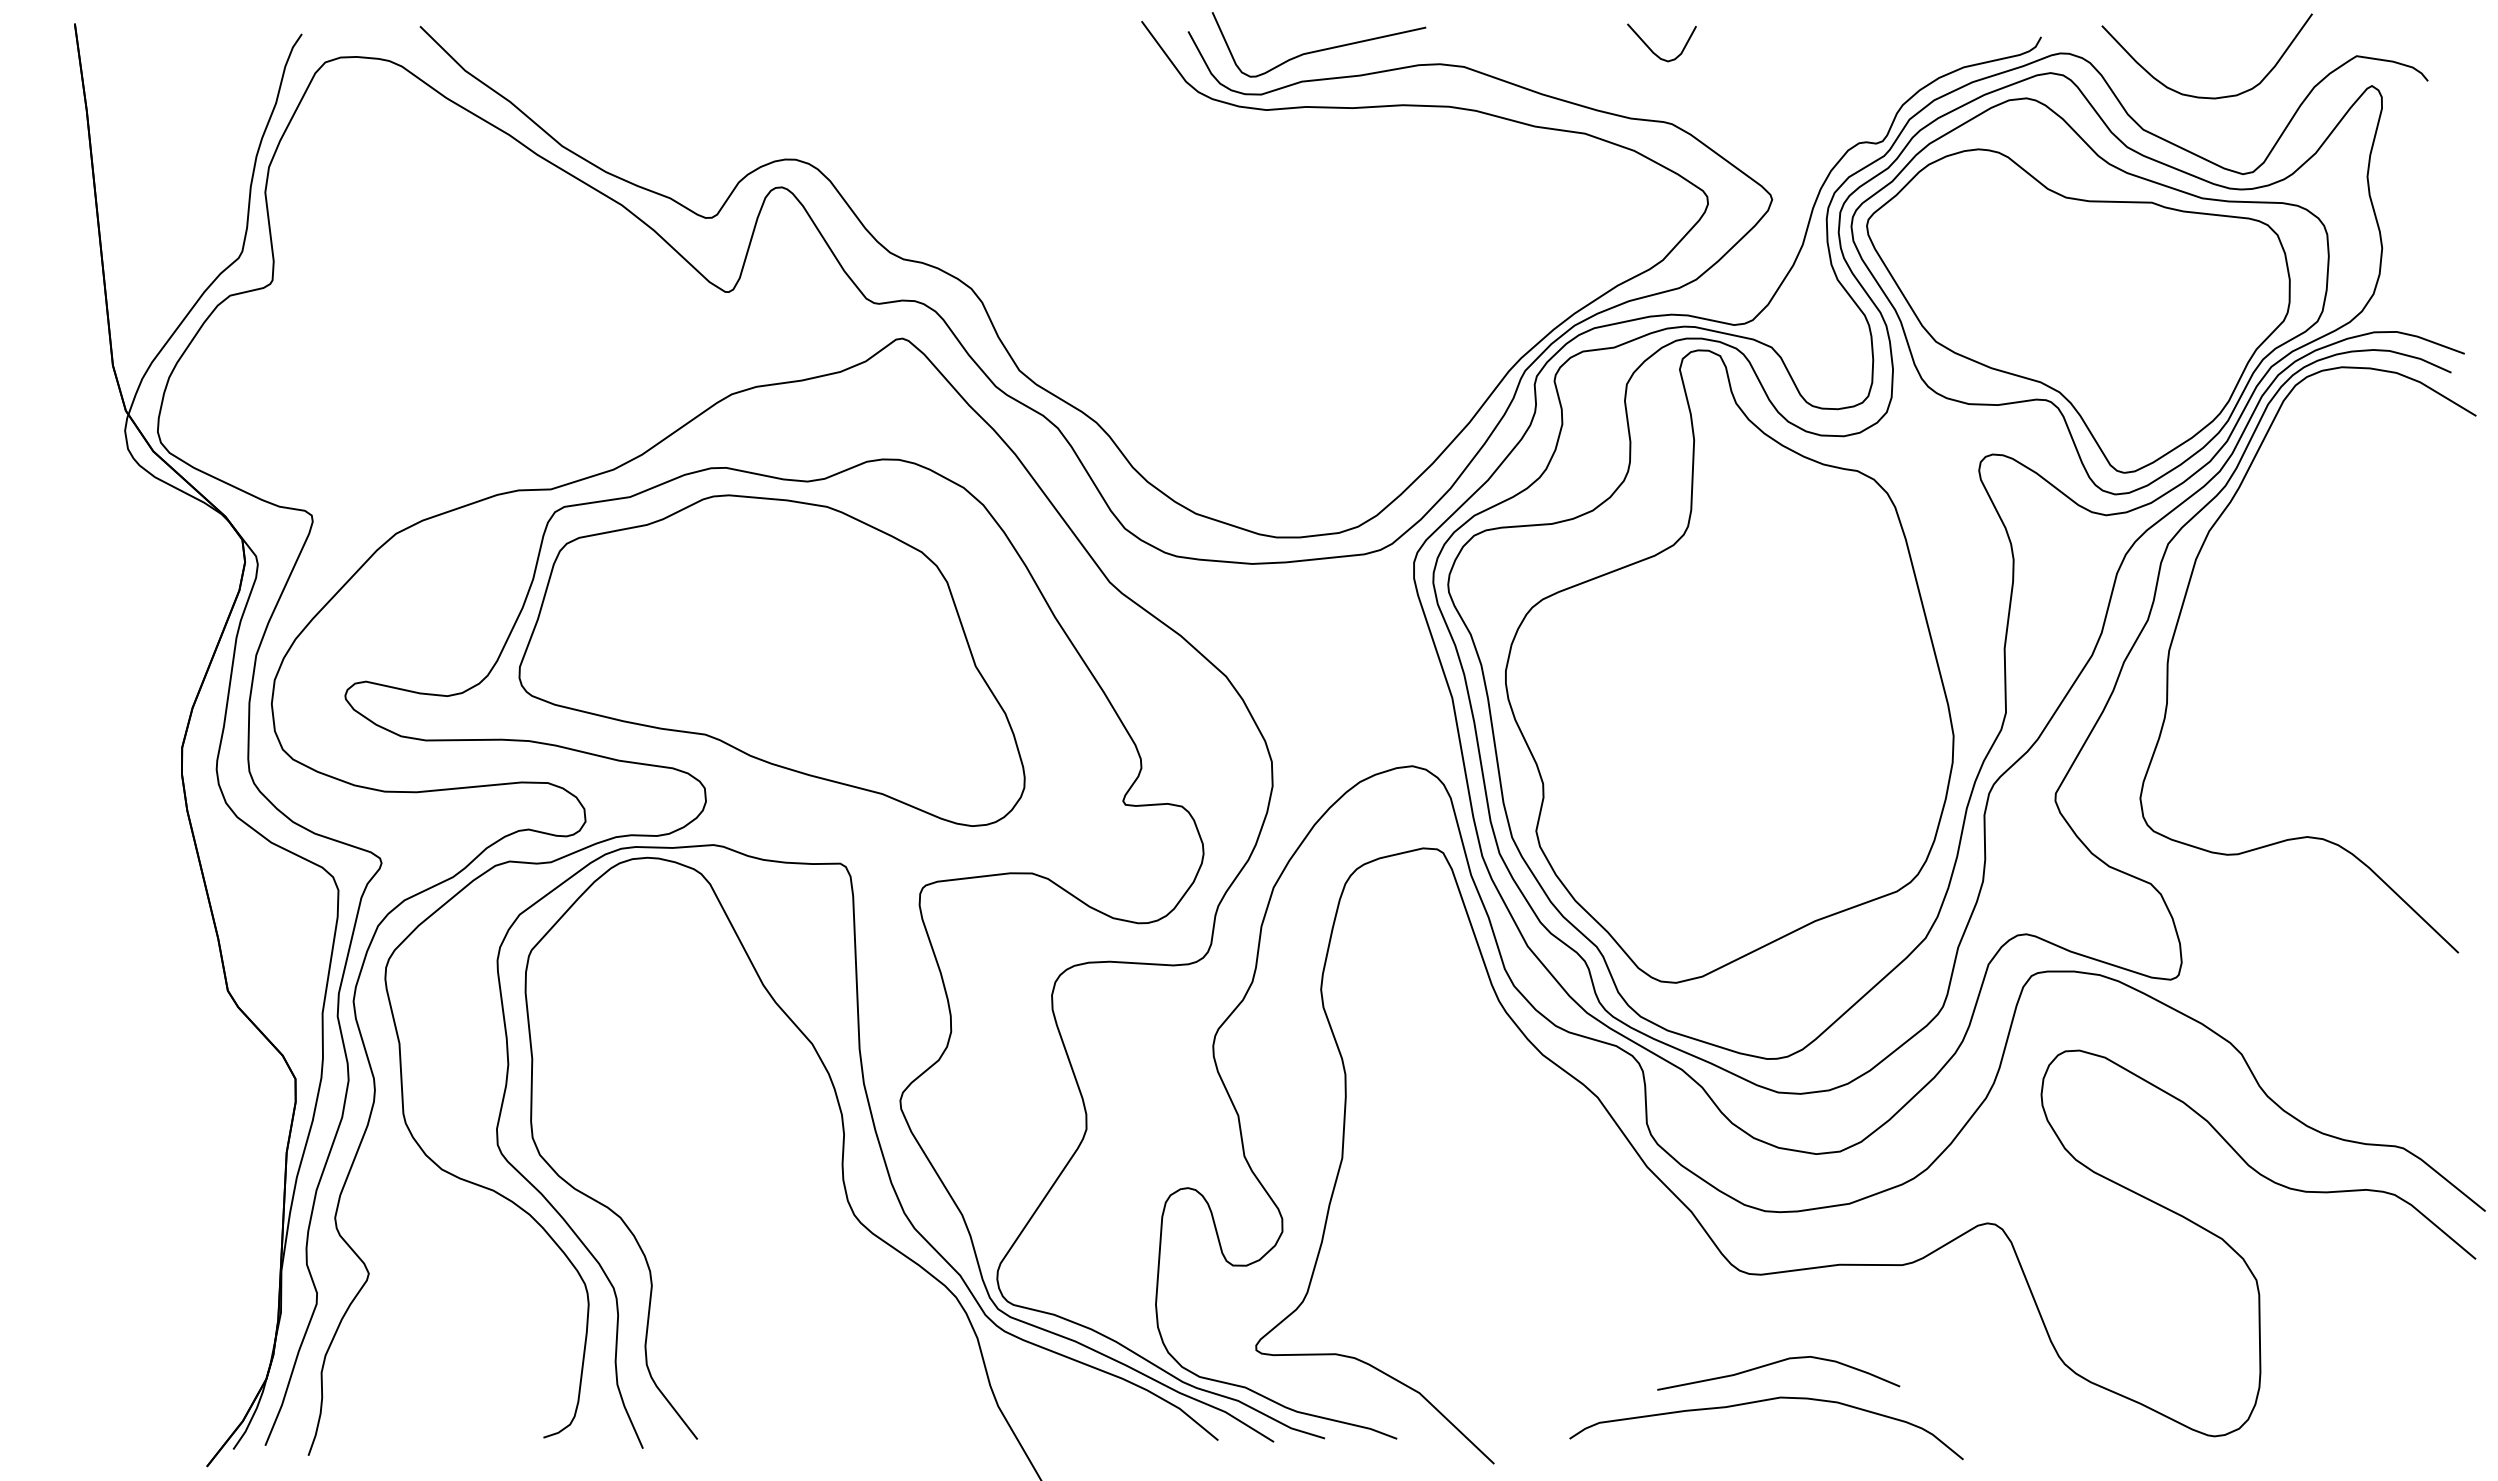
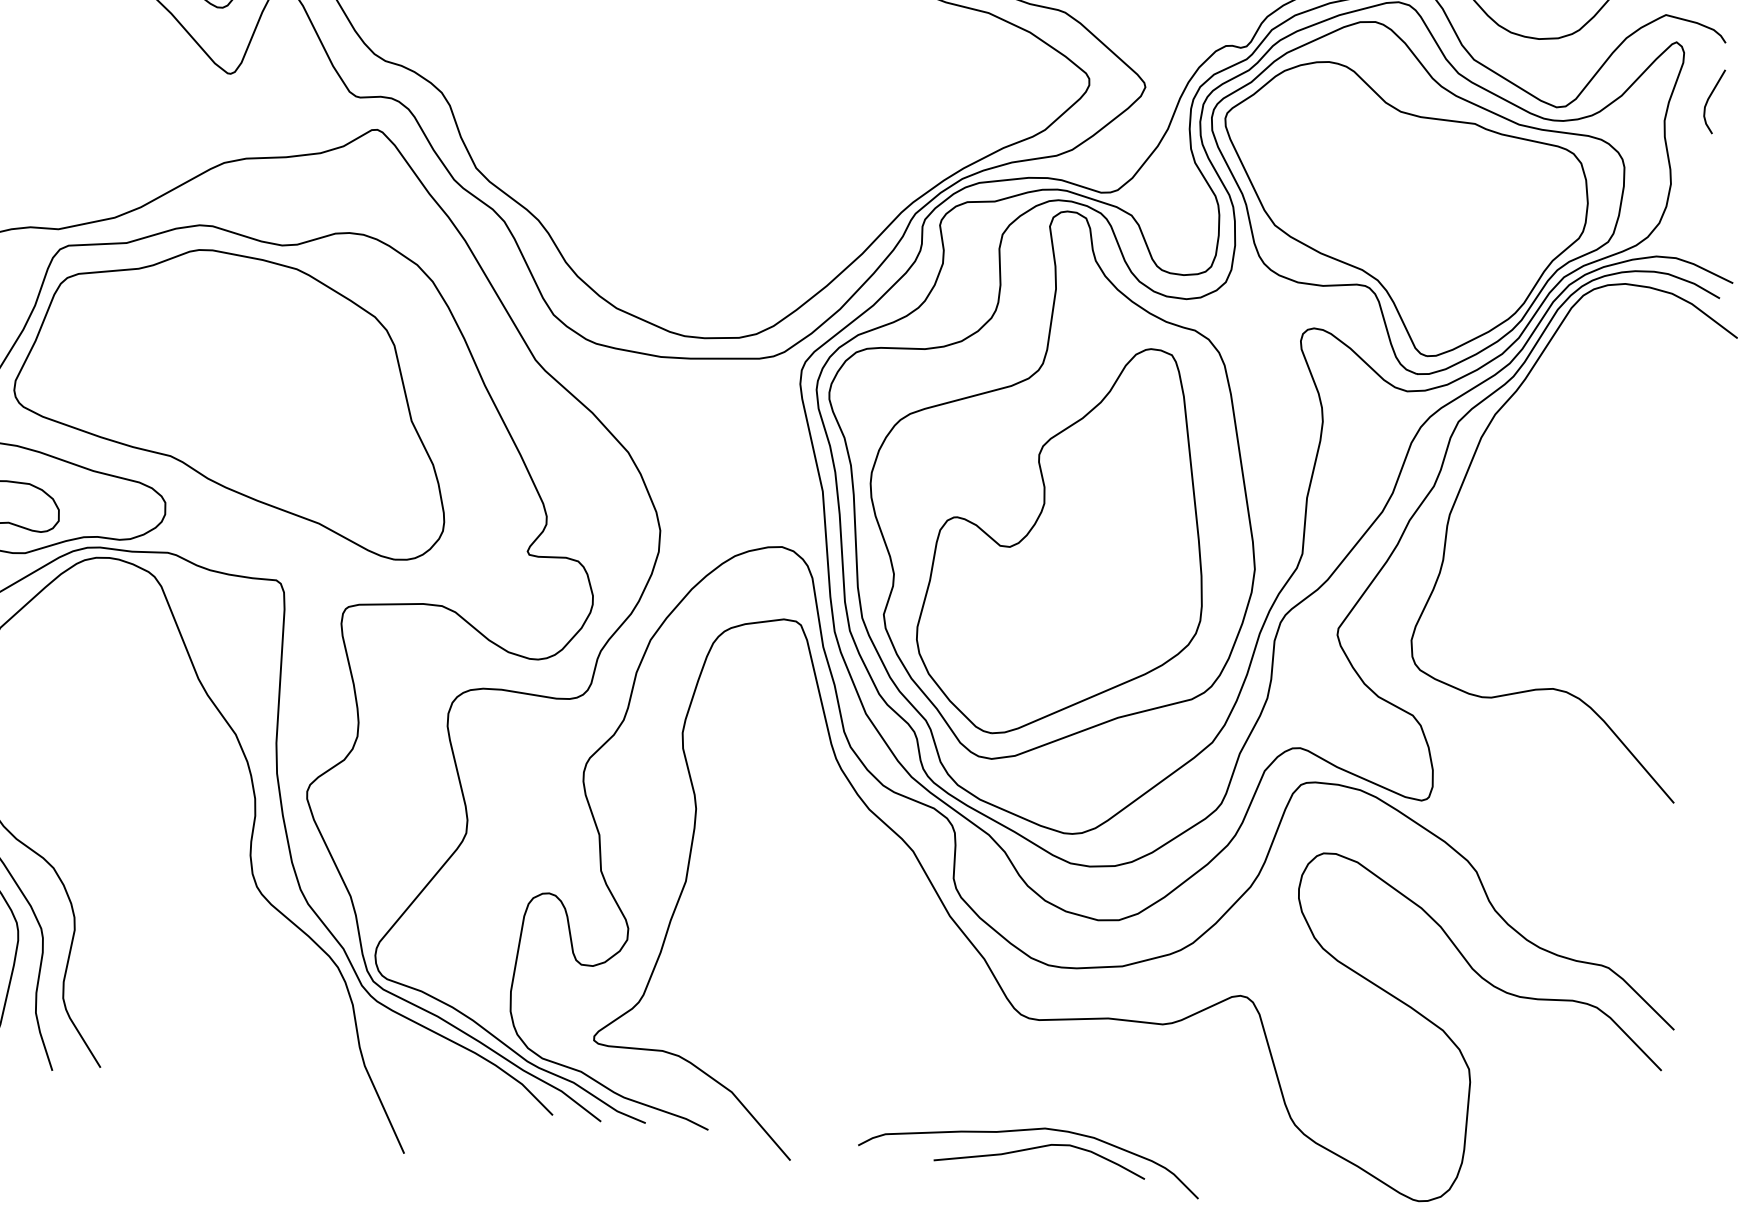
curve: (2416, 145) -> (1709, 97), added
part: (1736, 725) -> (1067, 540), added
curve: (1776, 1363) -> (1039, 1148), moved

